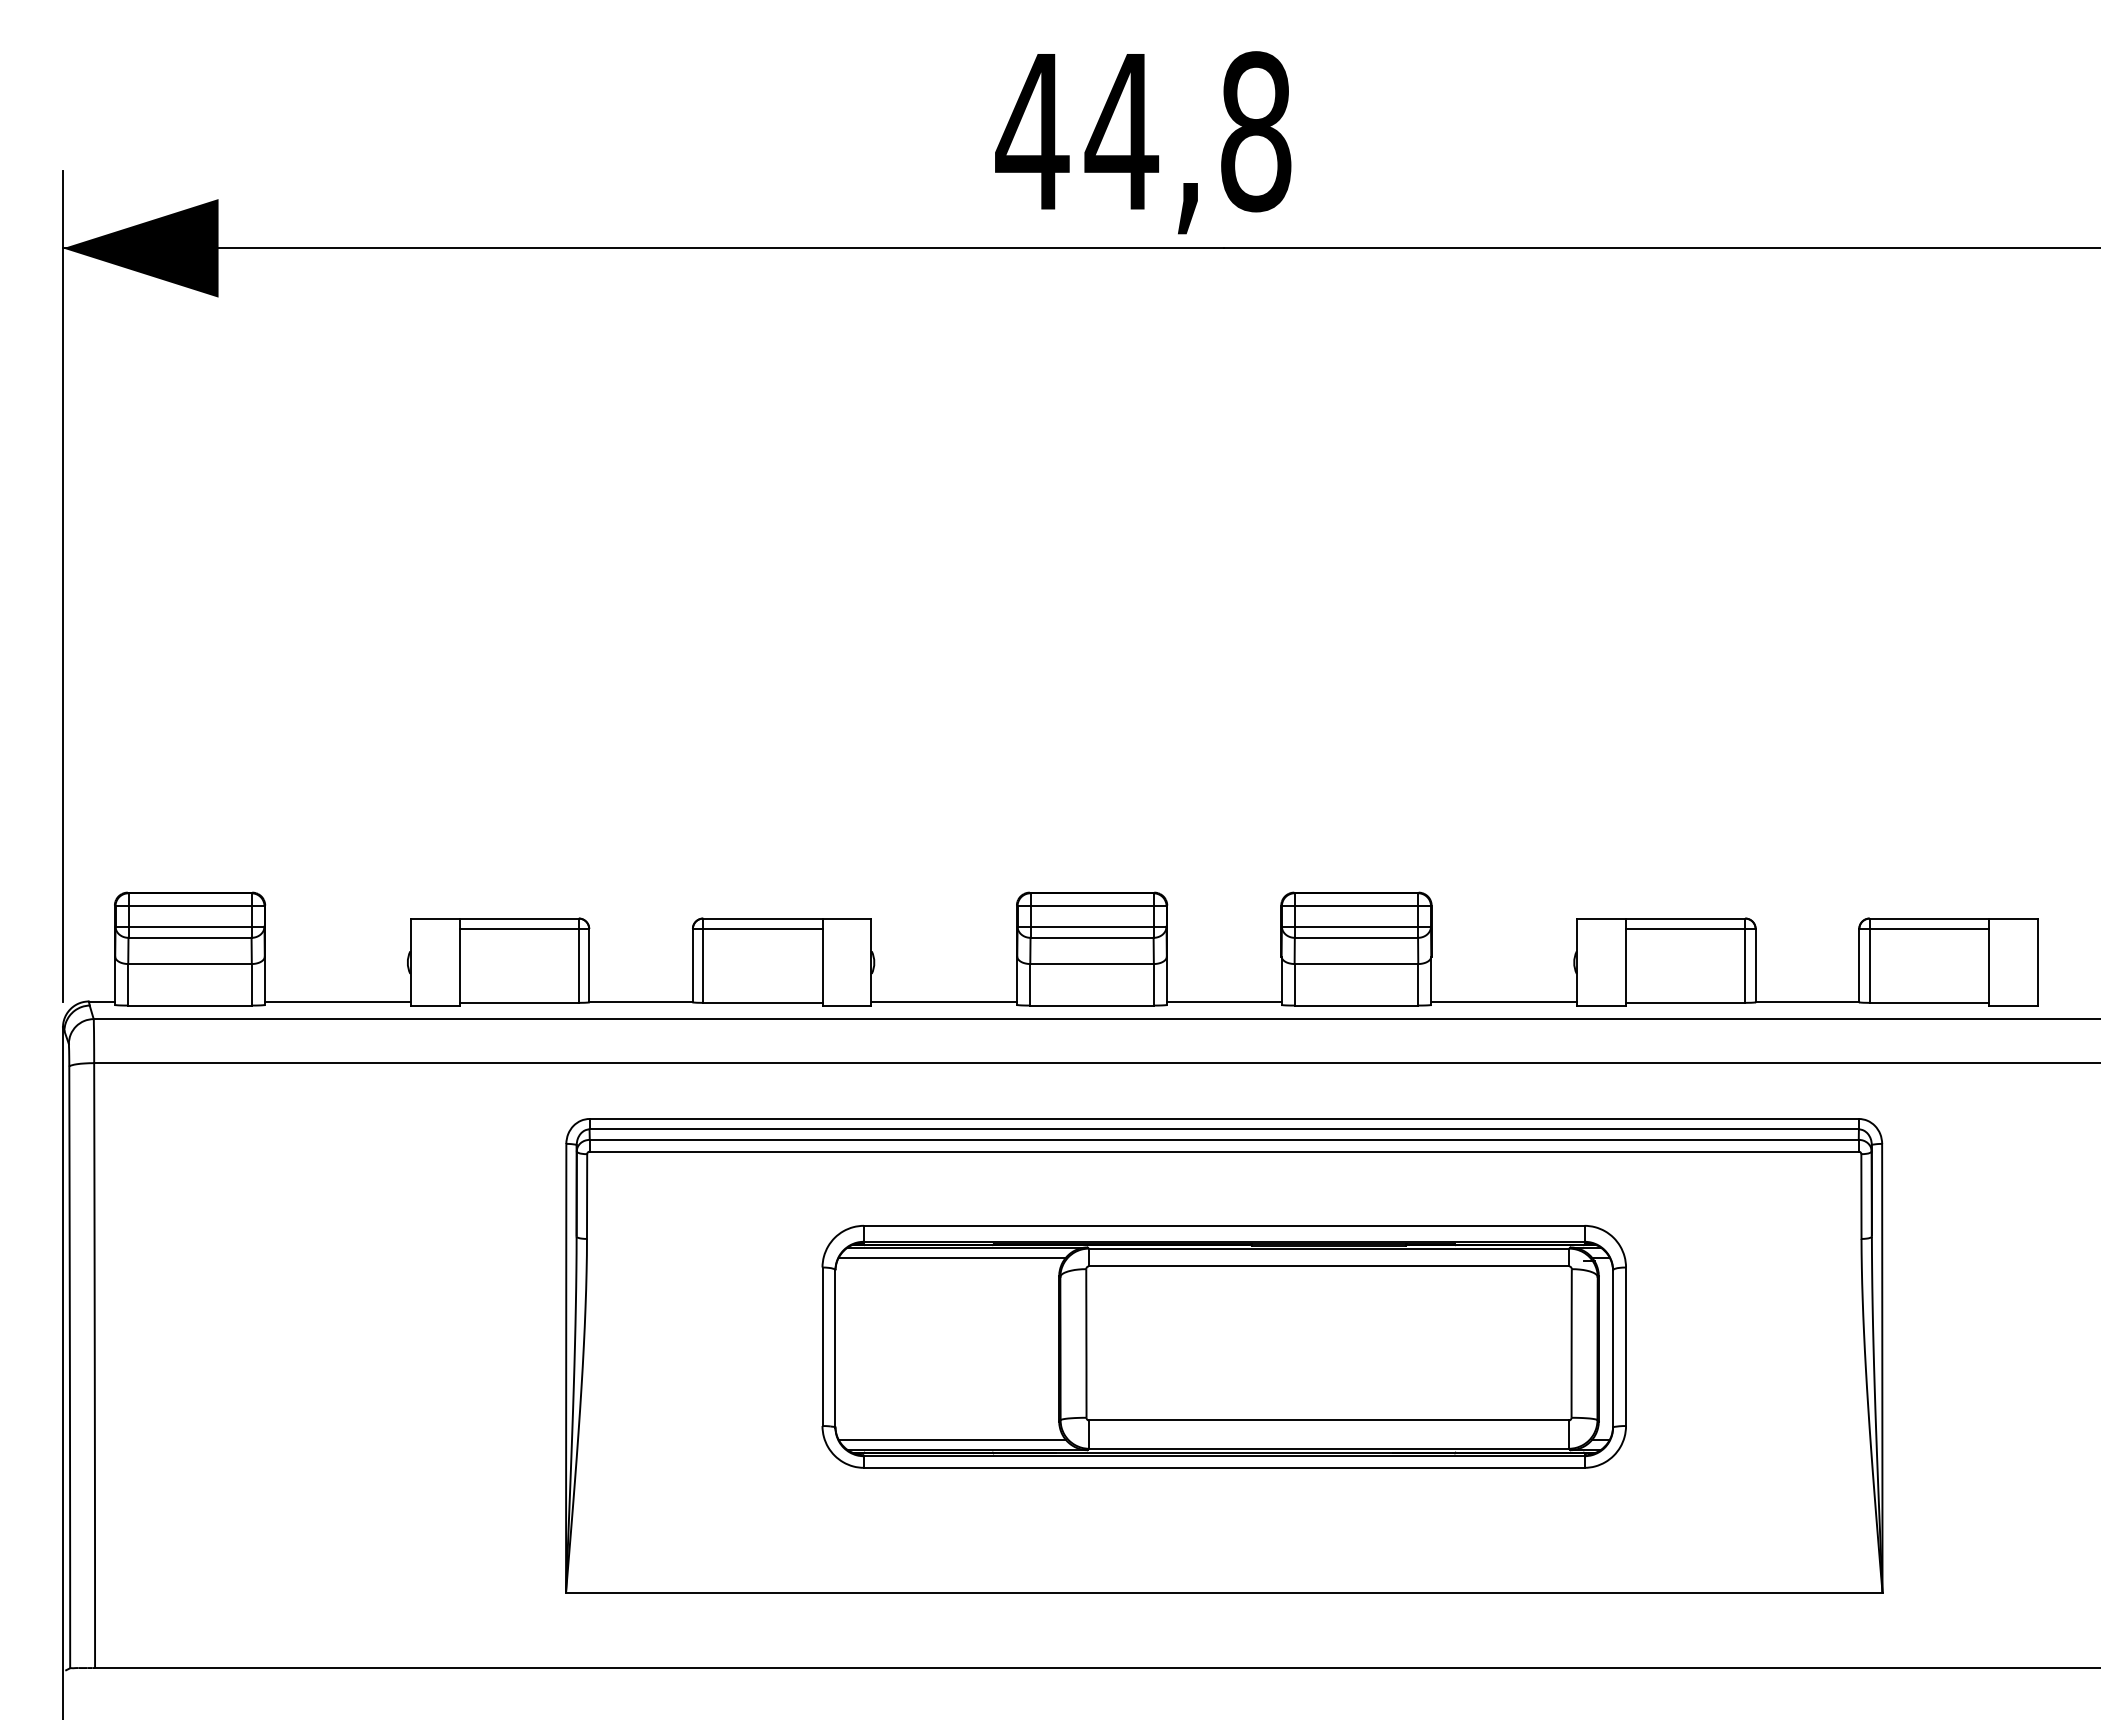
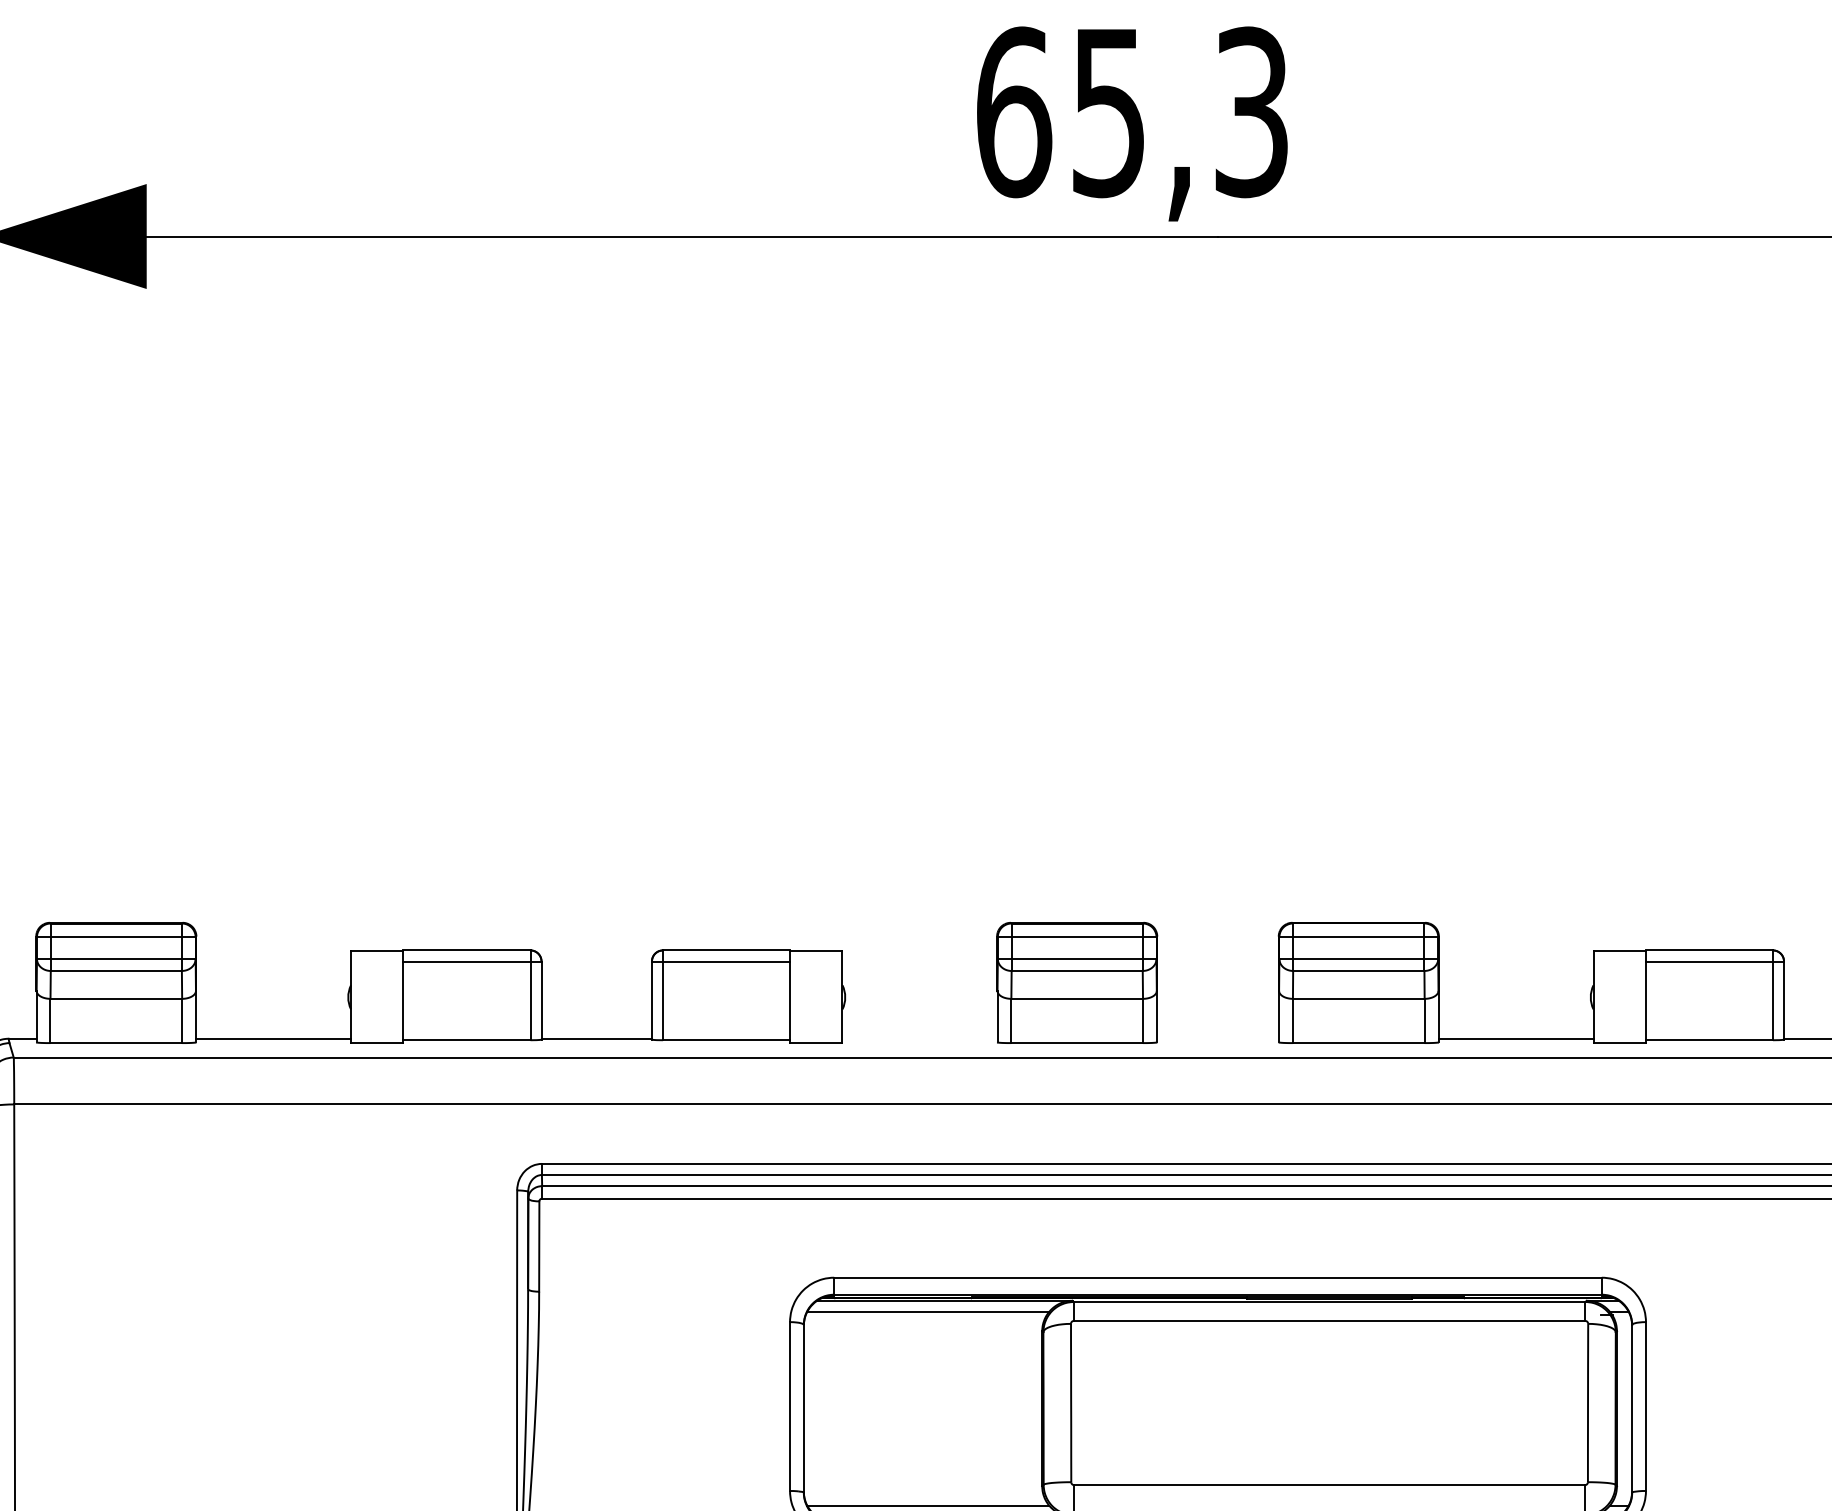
text: (1143, 131) -> (1131, 112), 44,8 -> 65,3
line: (943, 1001) -> (918, 1038), removed
line: (1224, 1001) -> (1218, 1038), removed

